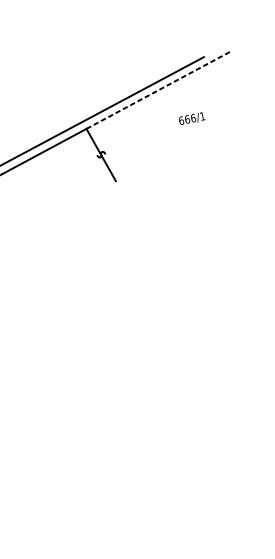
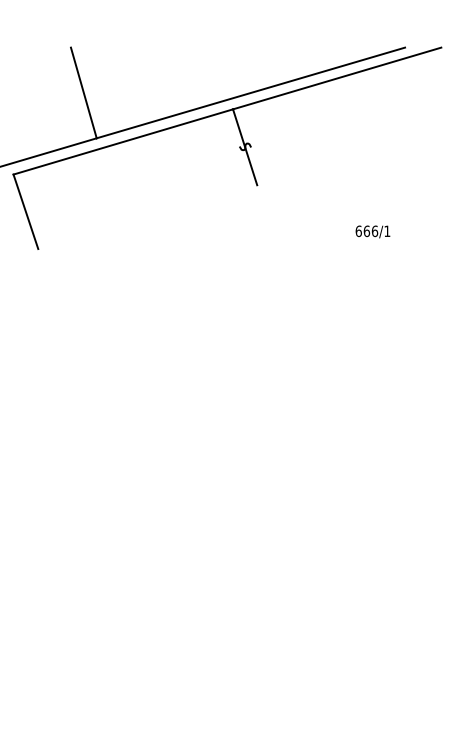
line: (158, 90) -> (337, 78), dashed -> solid
text: (191, 118) -> (372, 231), moved

